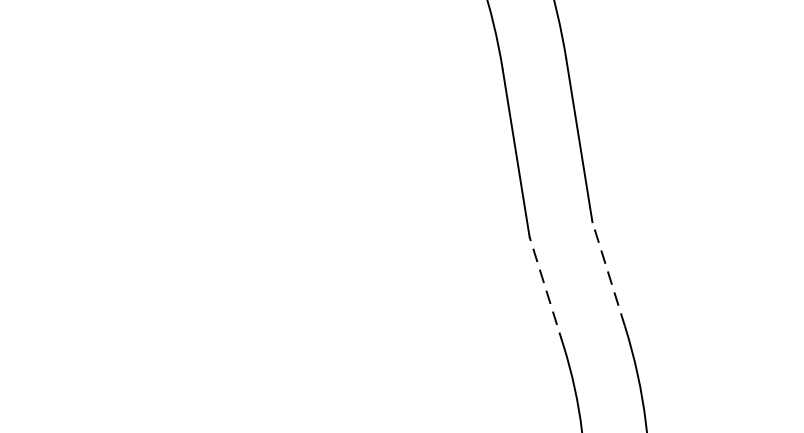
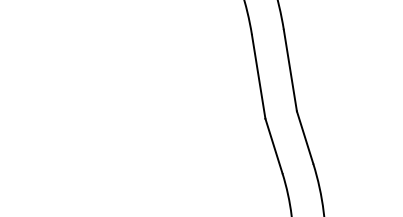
line: (607, 274) -> (304, 137), dashed -> solid
line: (545, 292) -> (273, 146), dashed -> solid

